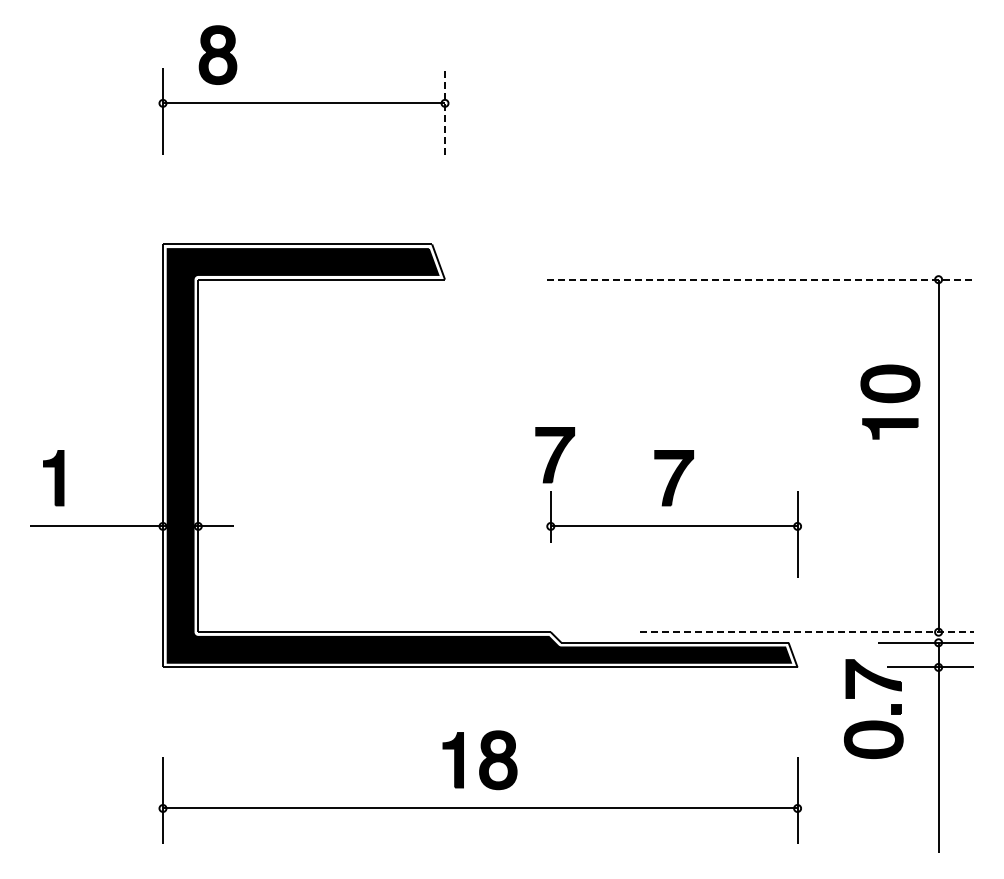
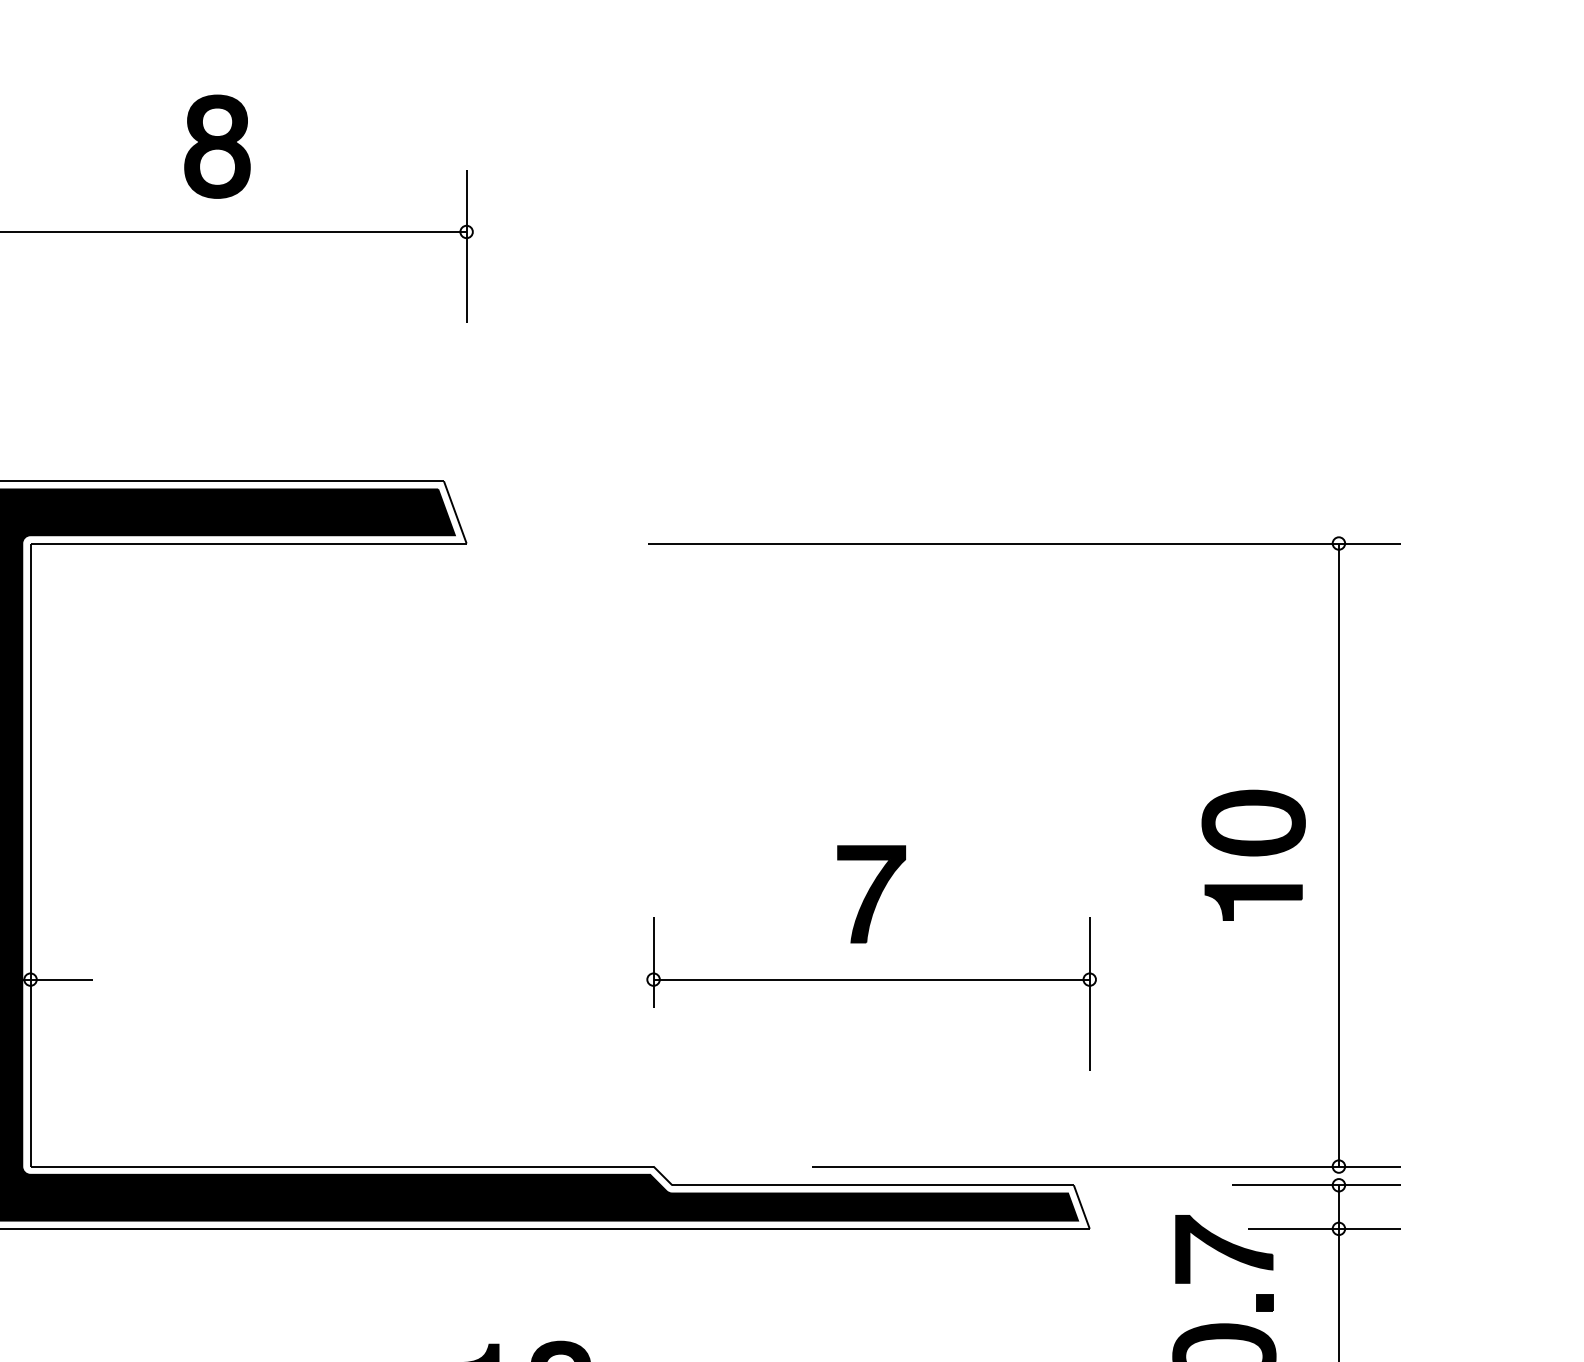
part: (217, 54) -> (216, 145), moved
line: (445, 111) -> (467, 246), dashed -> solid
line: (761, 279) -> (1025, 543), dashed -> solid
part: (890, 401) -> (1253, 854), moved
part: (554, 455) -> (660, 854), removed
line: (807, 632) -> (1107, 1167), dashed -> solid

